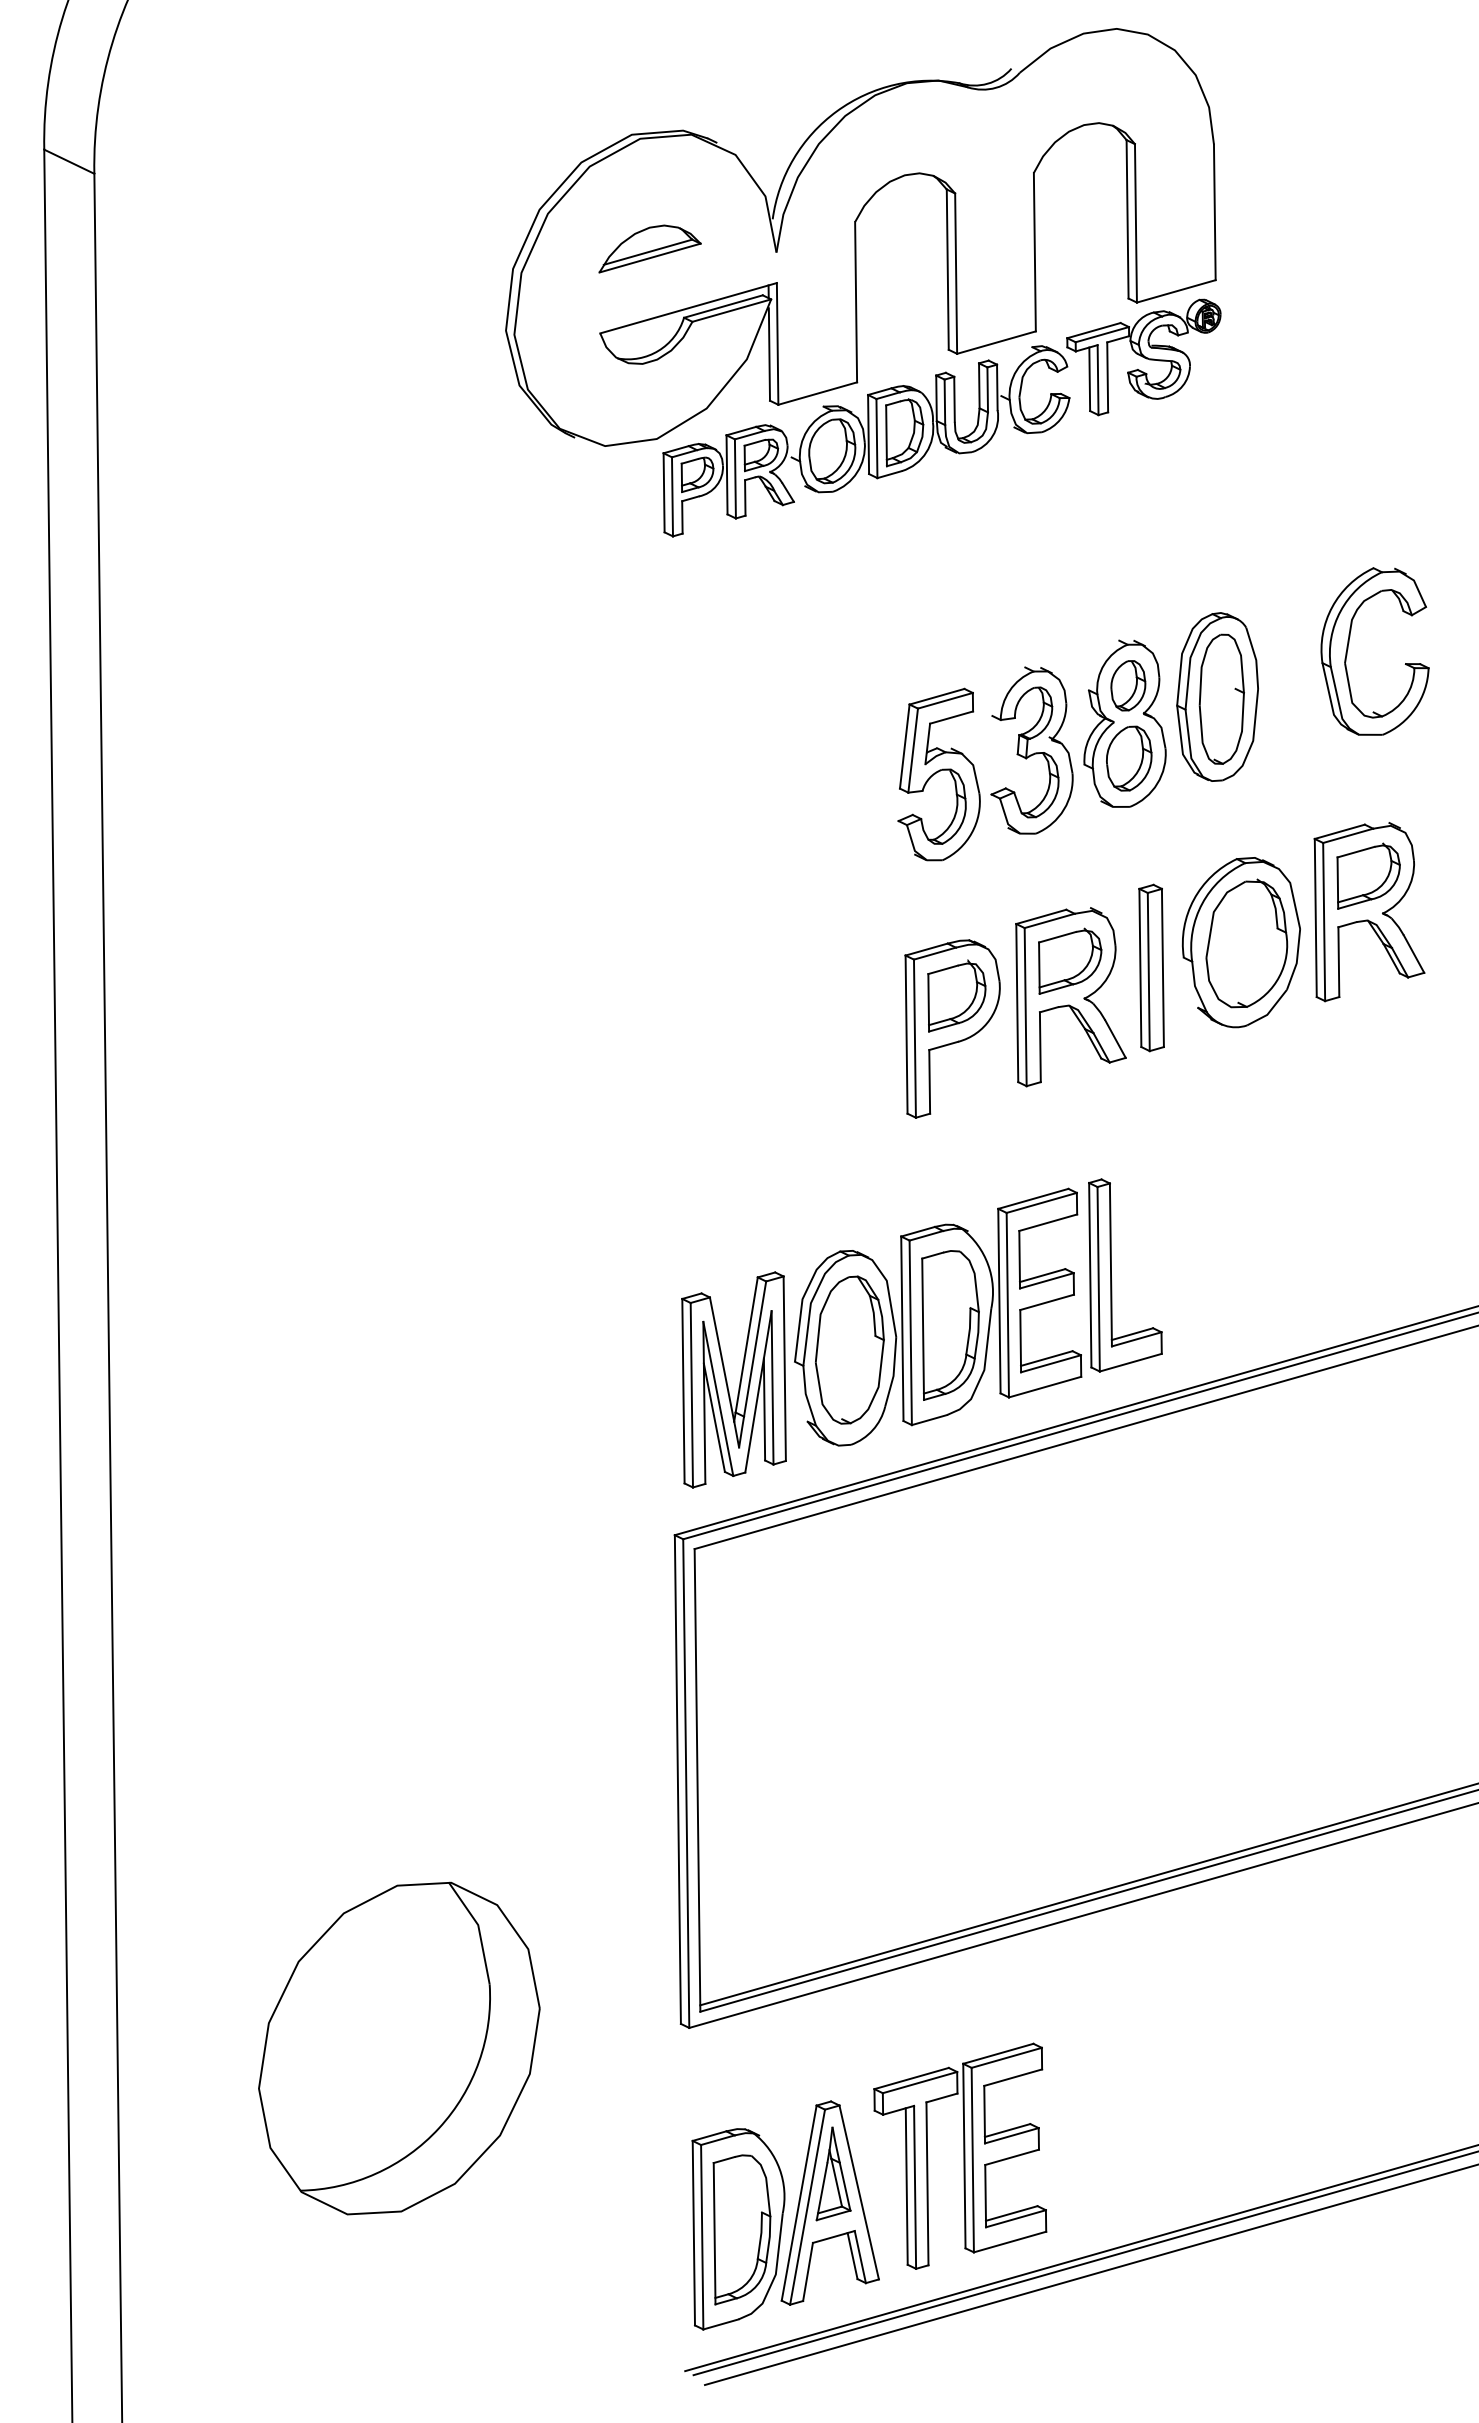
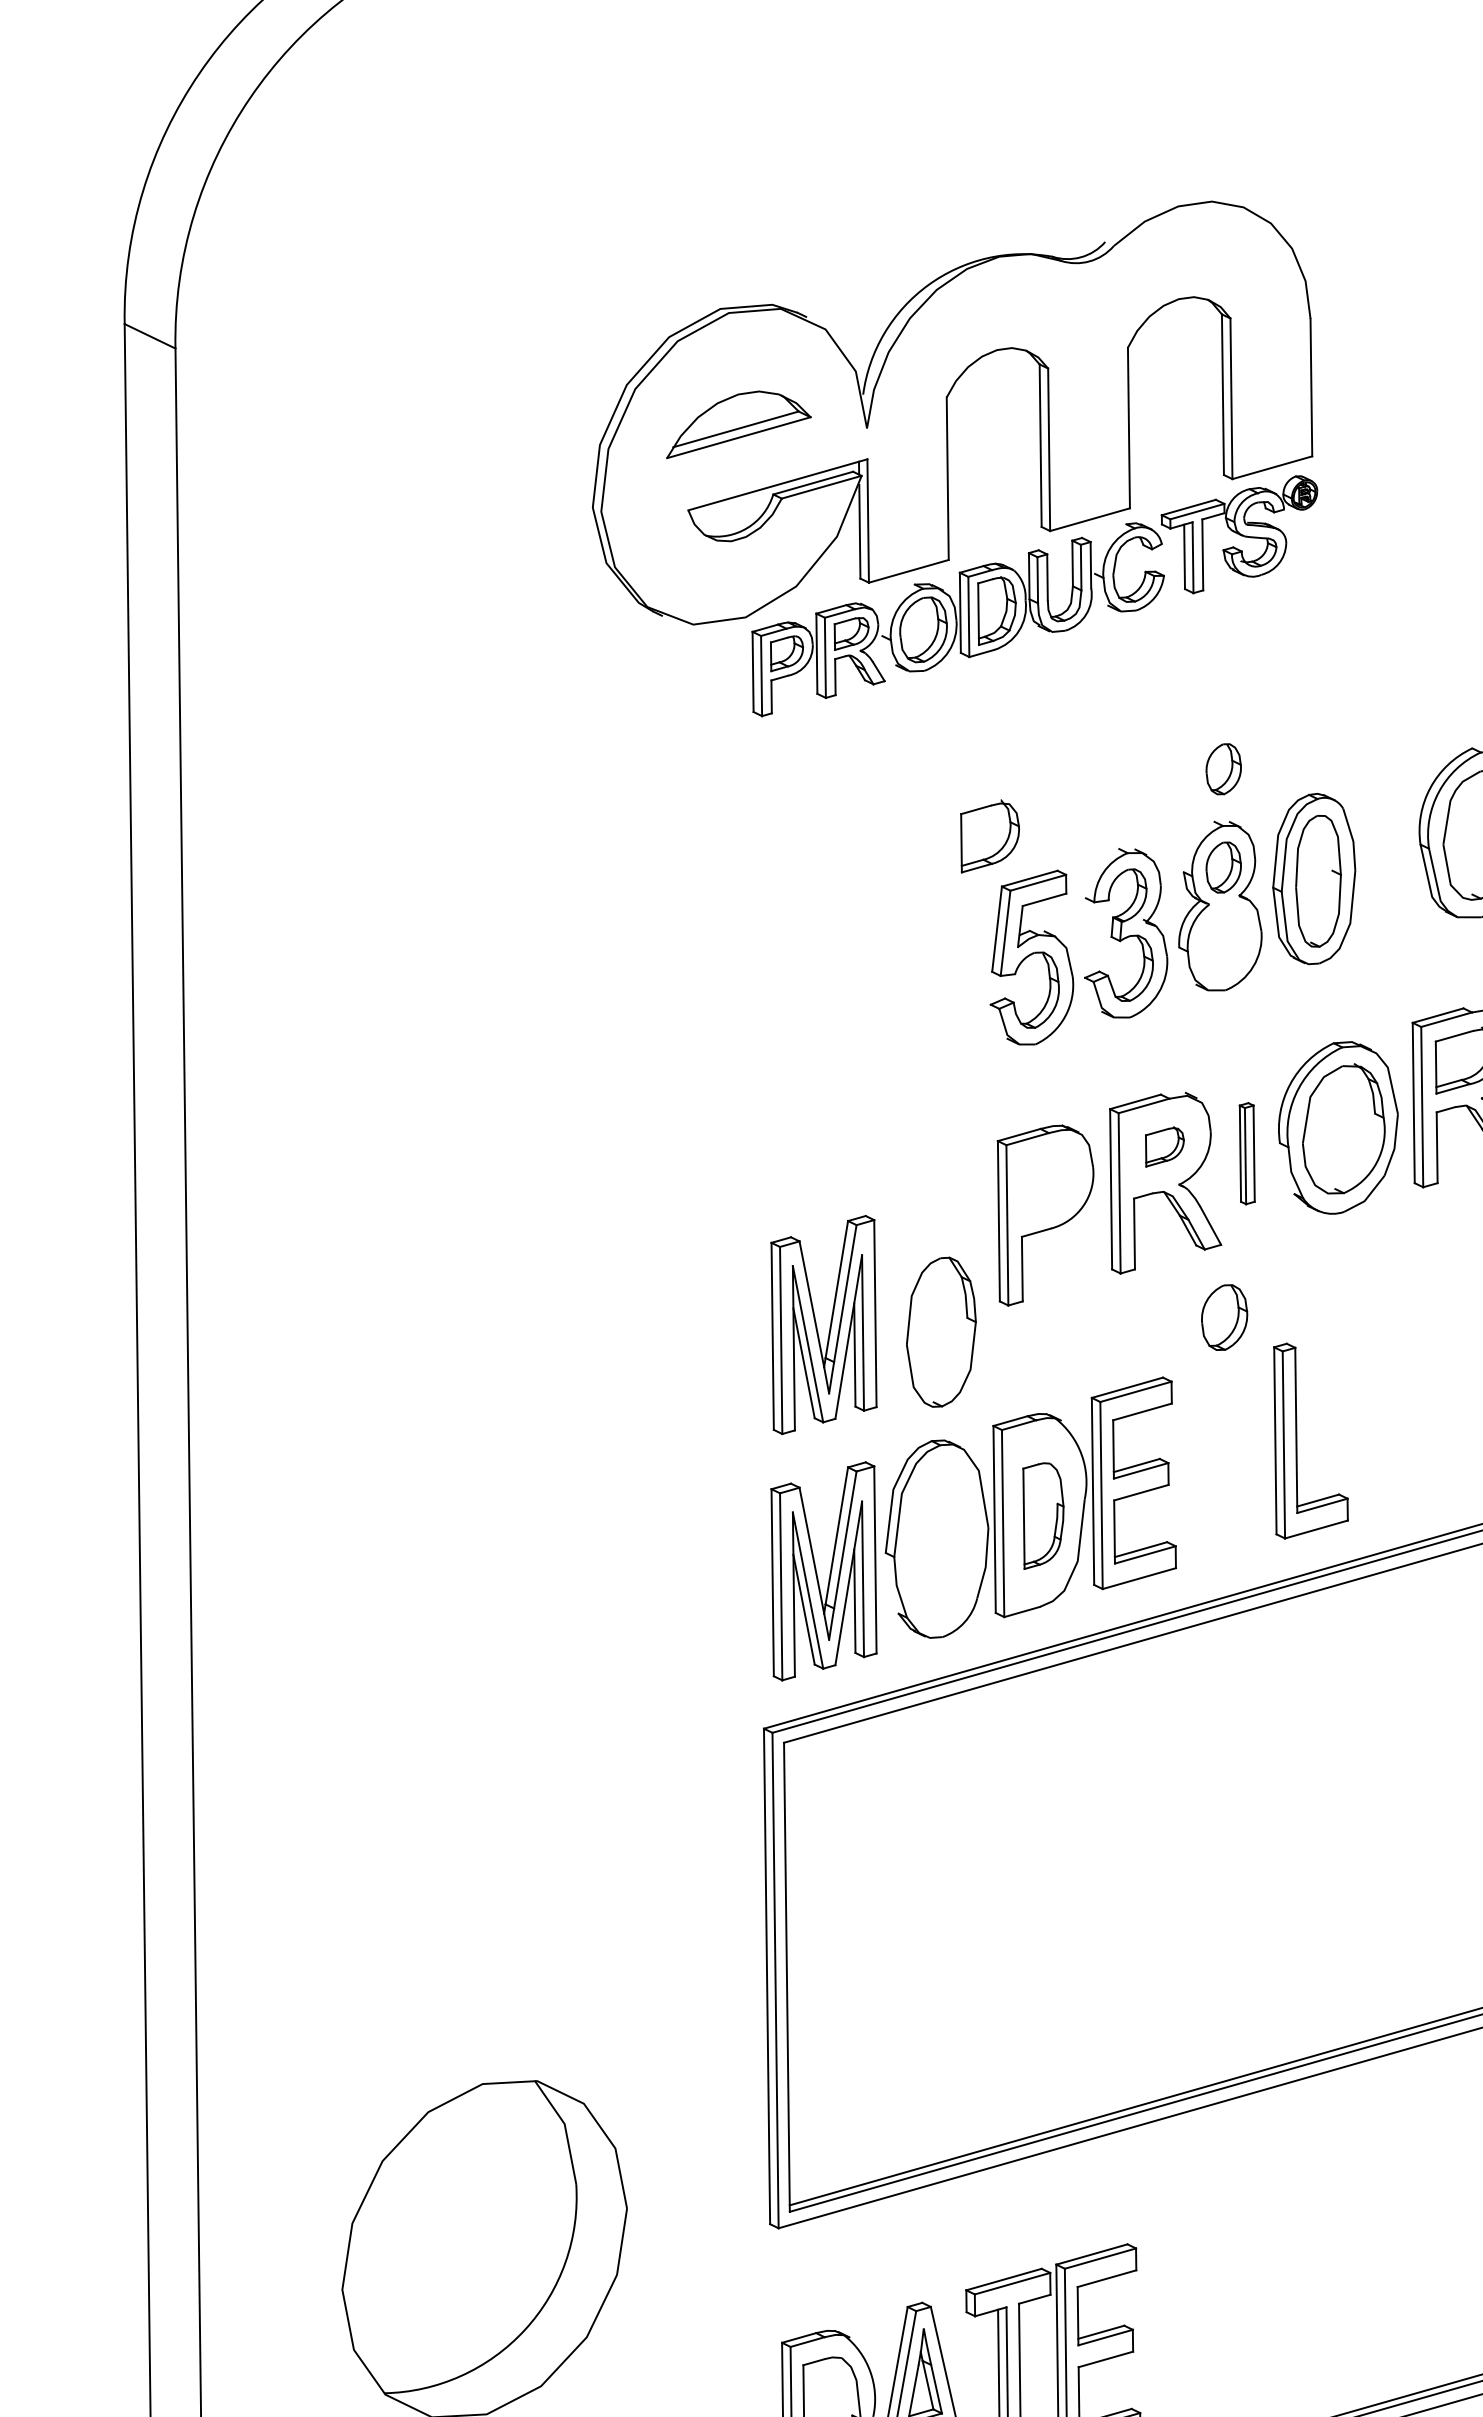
part: (649, 248) -> (738, 424), size x1.4
part: (1128, 588) -> (1223, 768), added
part: (1129, 758) -> (1224, 1317), moved
part: (1070, 960) -> (1165, 1146), size x0.6
part: (1151, 967) -> (1247, 1153), size x0.6
part: (956, 995) -> (989, 835), moved
part: (727, 1137) -> (817, 1325), added
part: (1111, 1275) -> (1296, 1441), moved
part: (950, 1325) -> (1043, 1516), size x0.7
part: (849, 1349) -> (941, 1331), moved

